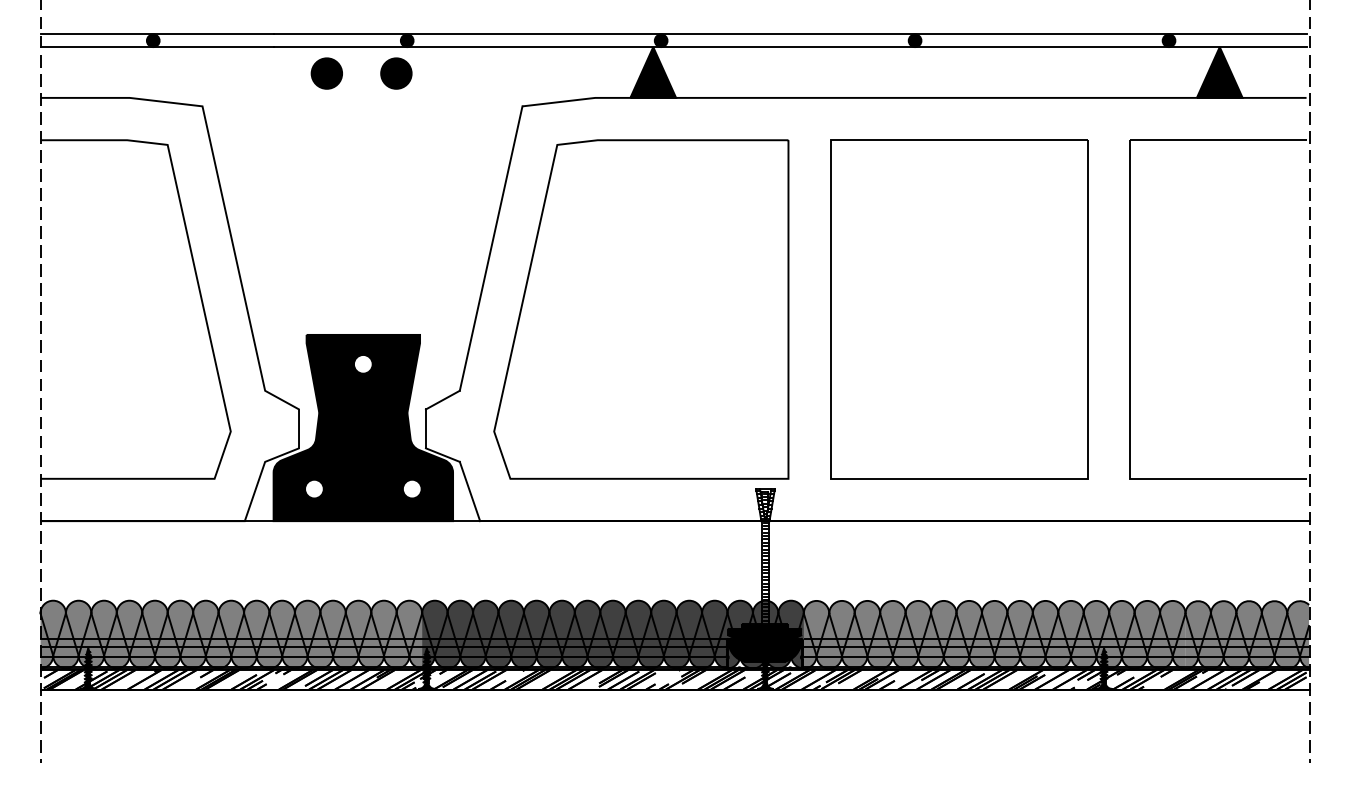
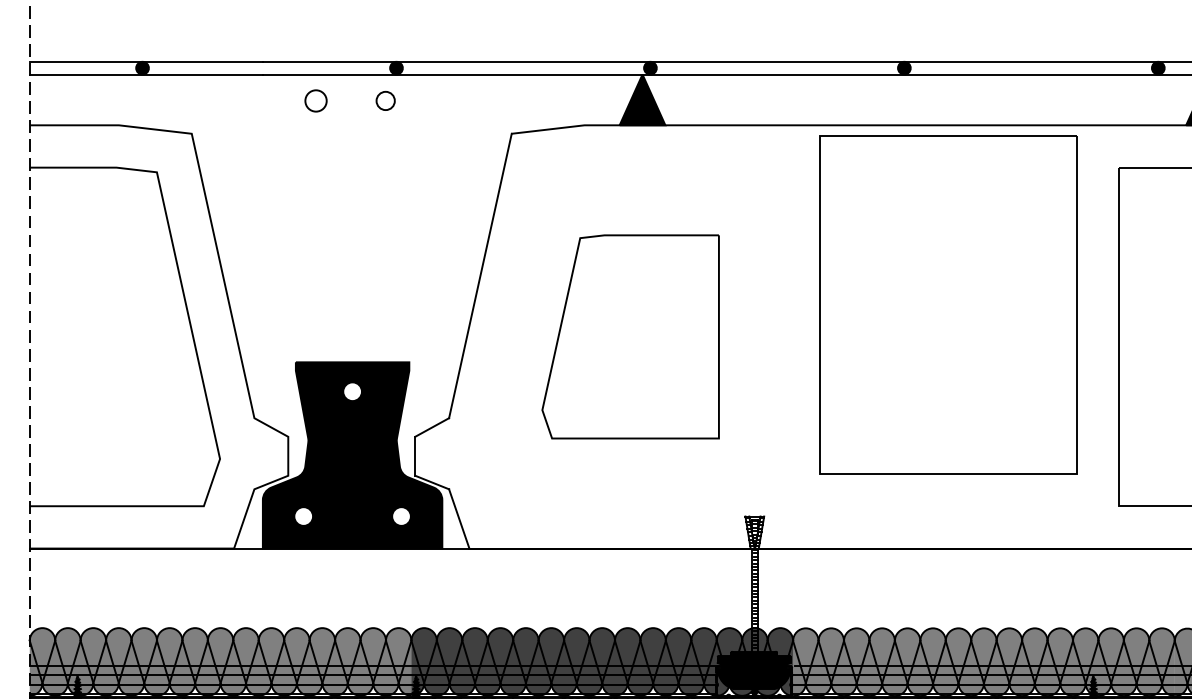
part: (326, 73) -> (315, 100), size x0.7
part: (396, 73) -> (385, 100), size x0.6
part: (641, 309) -> (630, 336), size x0.6
part: (959, 309) -> (948, 304), moved

